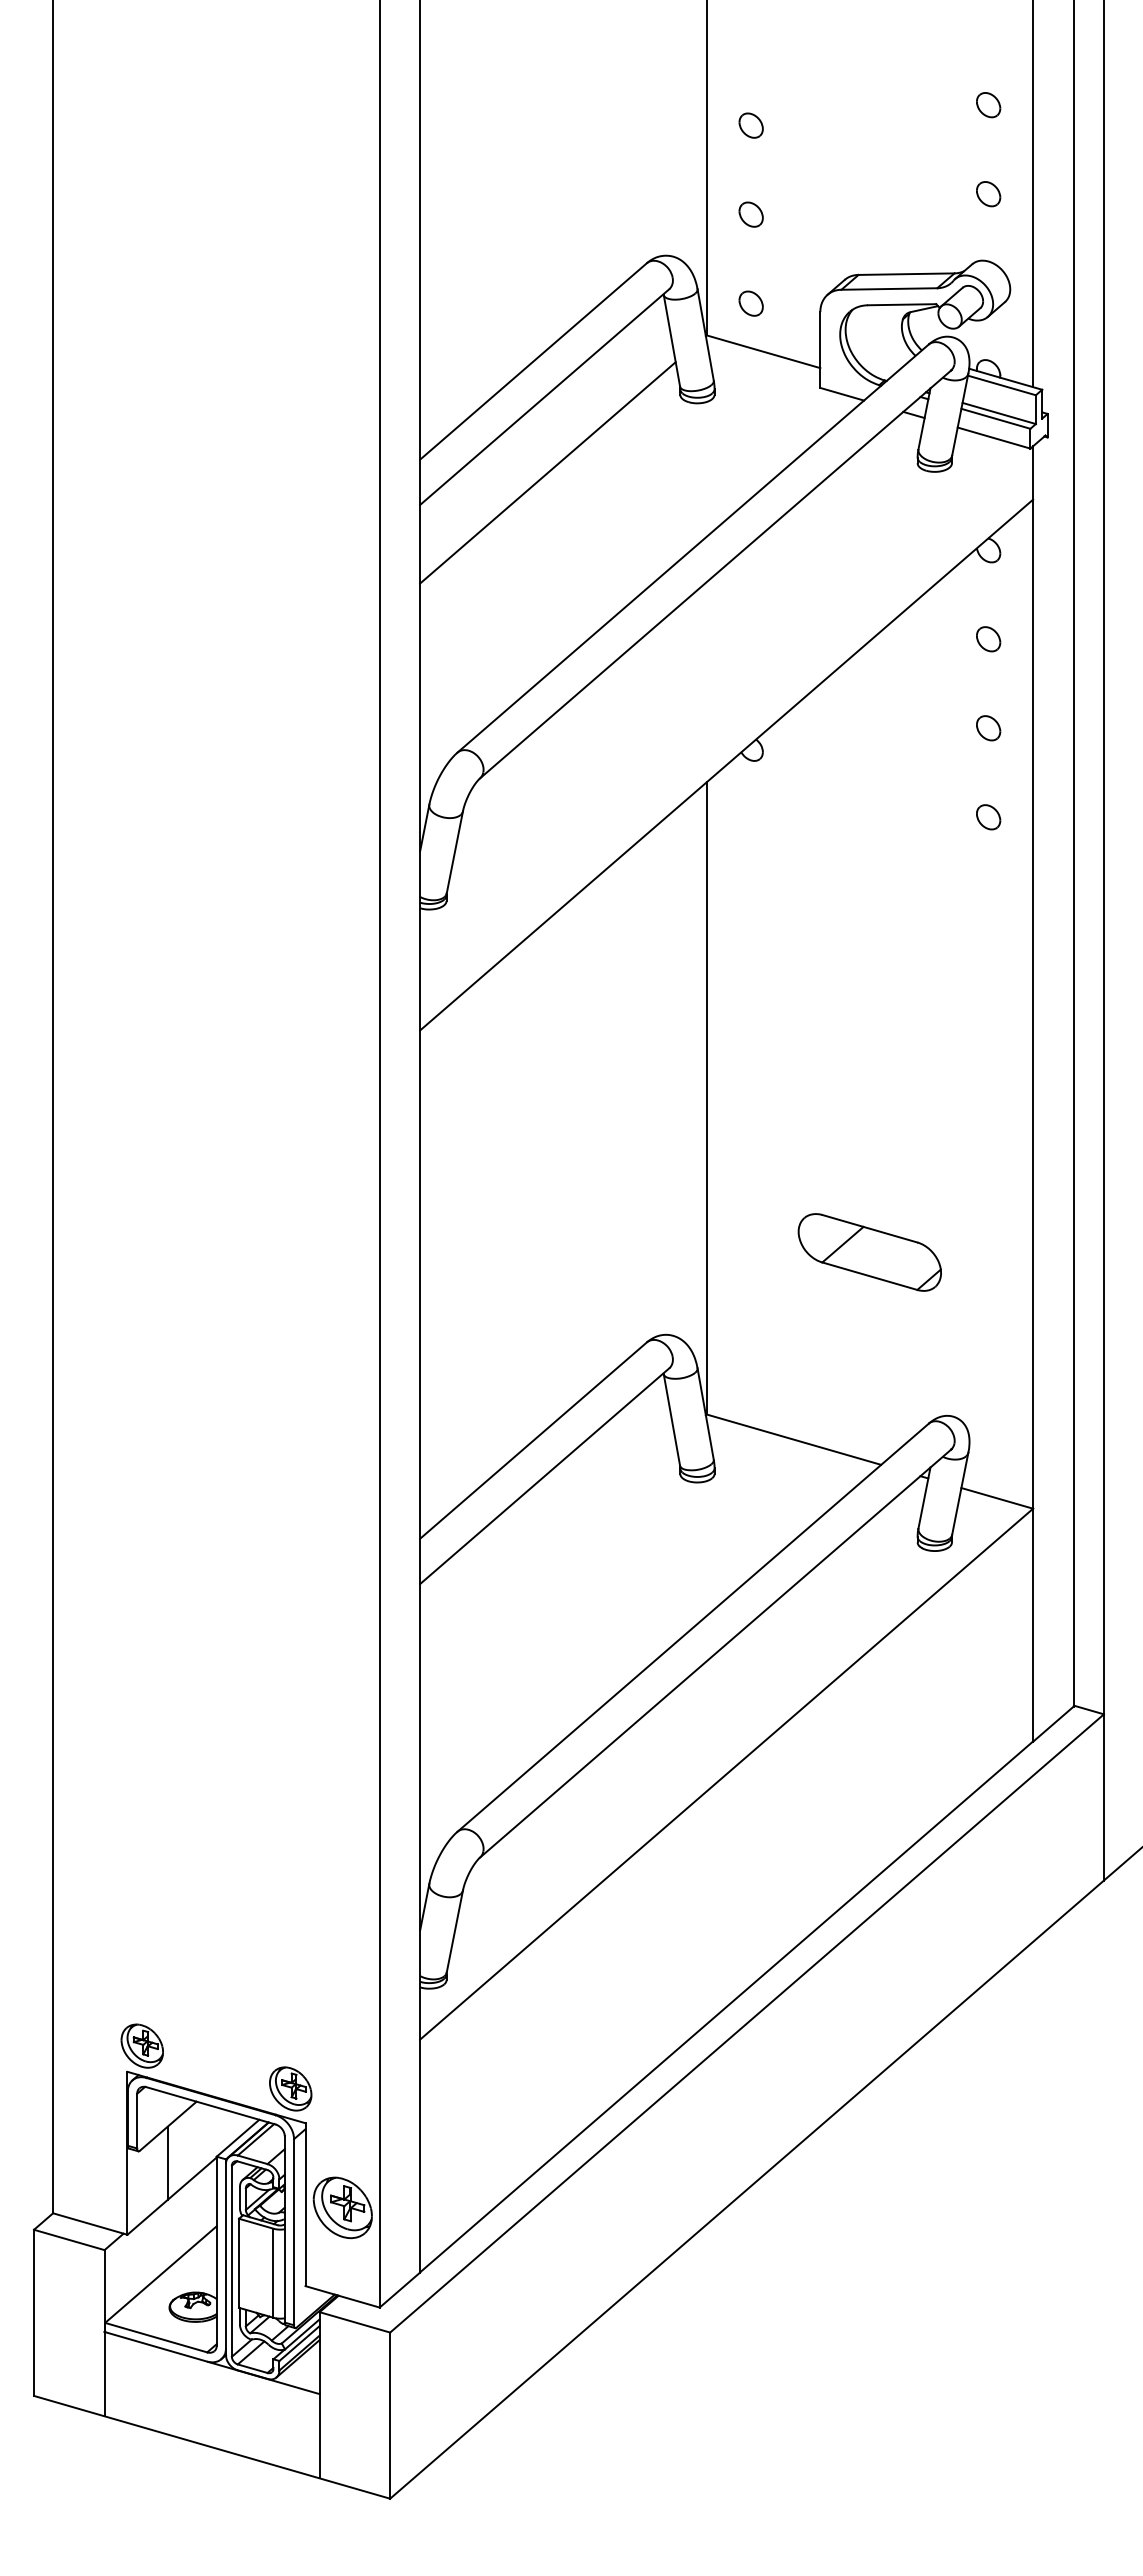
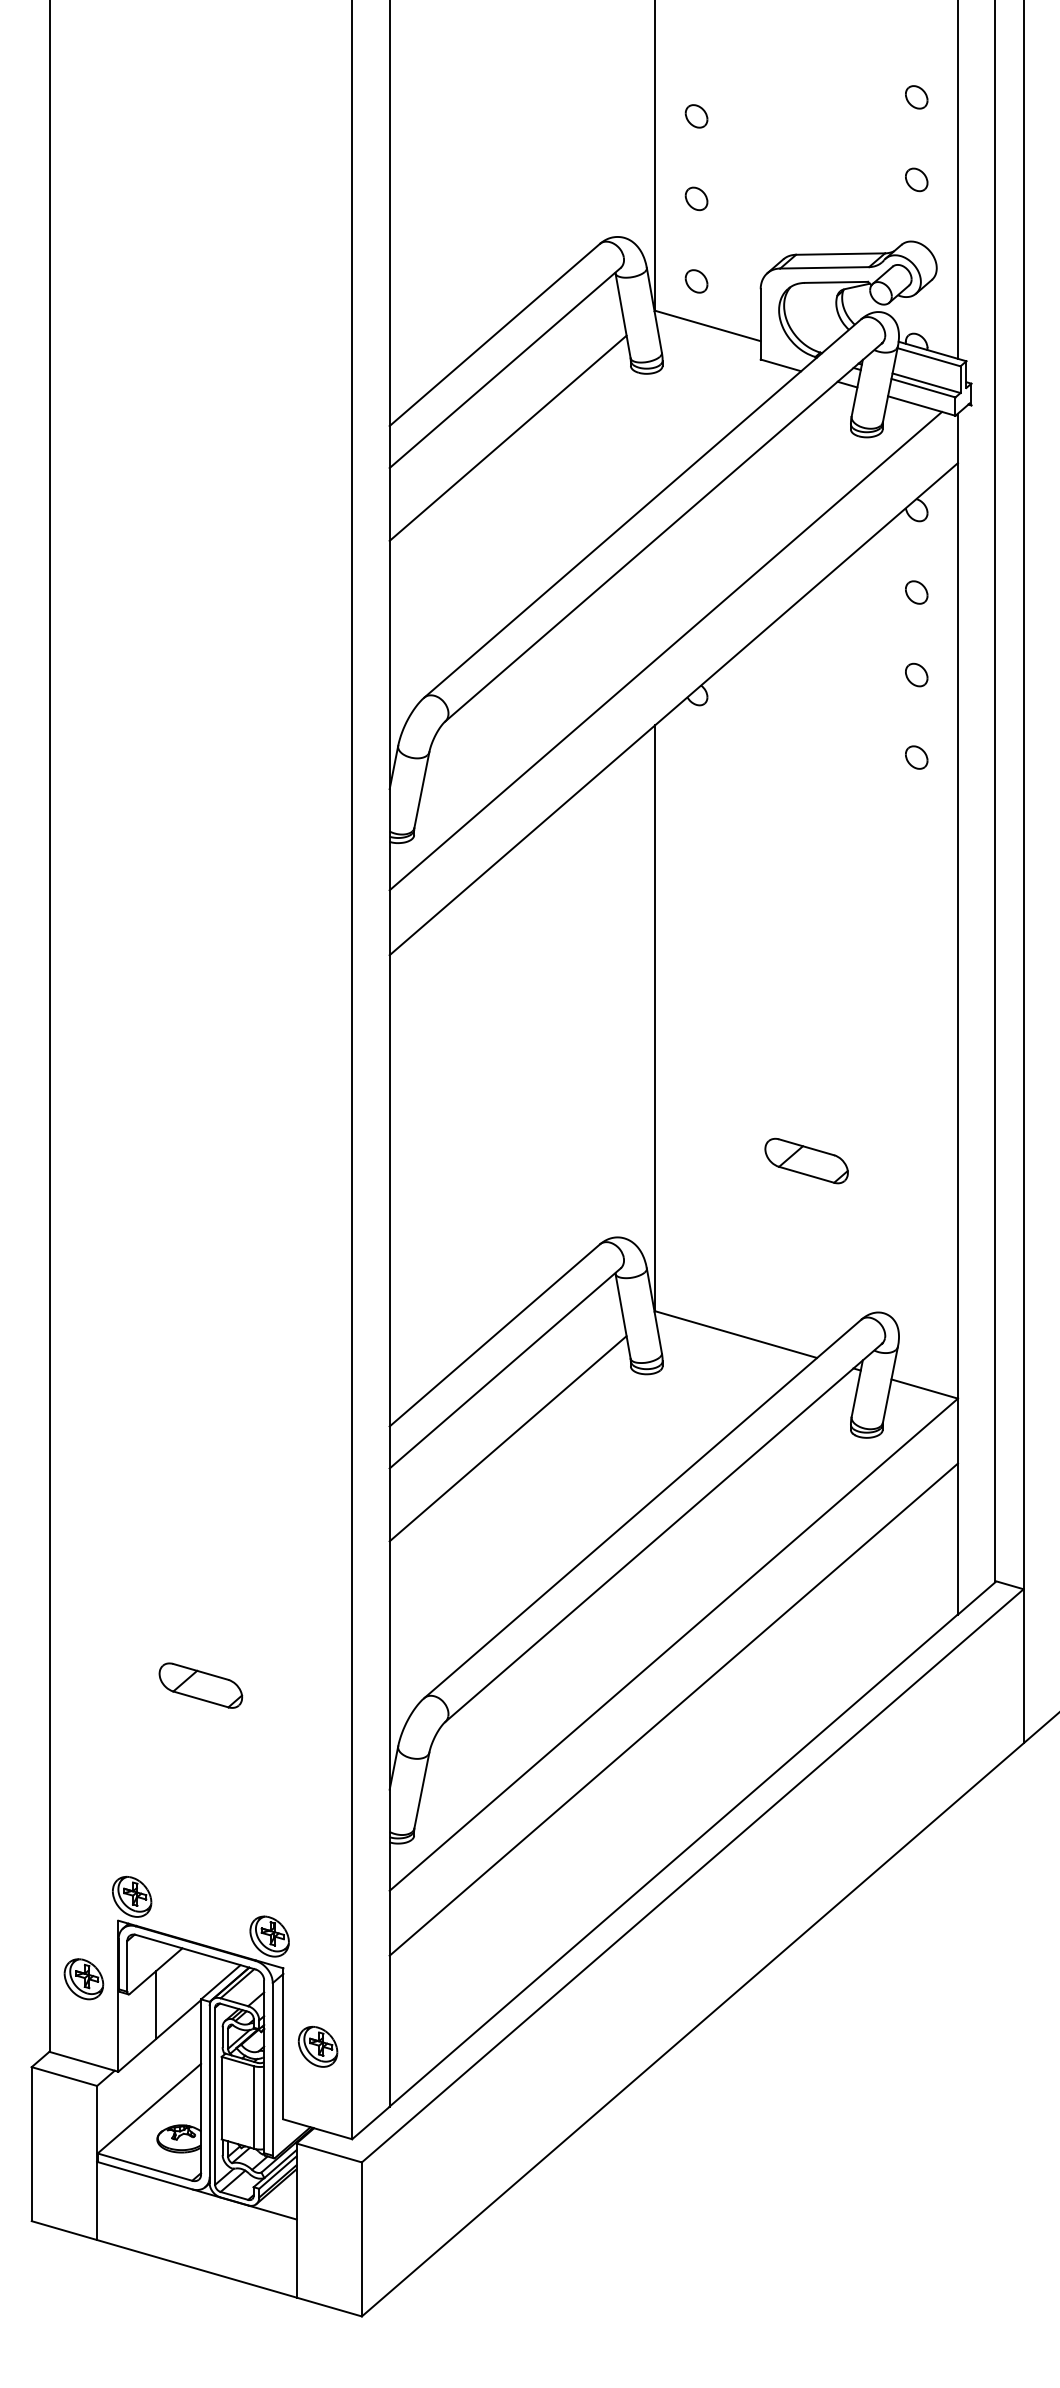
line: (717, 702) -> (665, 651), added
part: (869, 1252) -> (806, 1161), size x0.62
line: (547, 1551) -> (507, 1438), added
part: (216, 1818) -> (200, 1685), added
line: (726, 1843) -> (673, 1709), added
part: (90, 2134) -> (84, 1978), added
part: (342, 2207) -> (317, 2046), size x0.71

